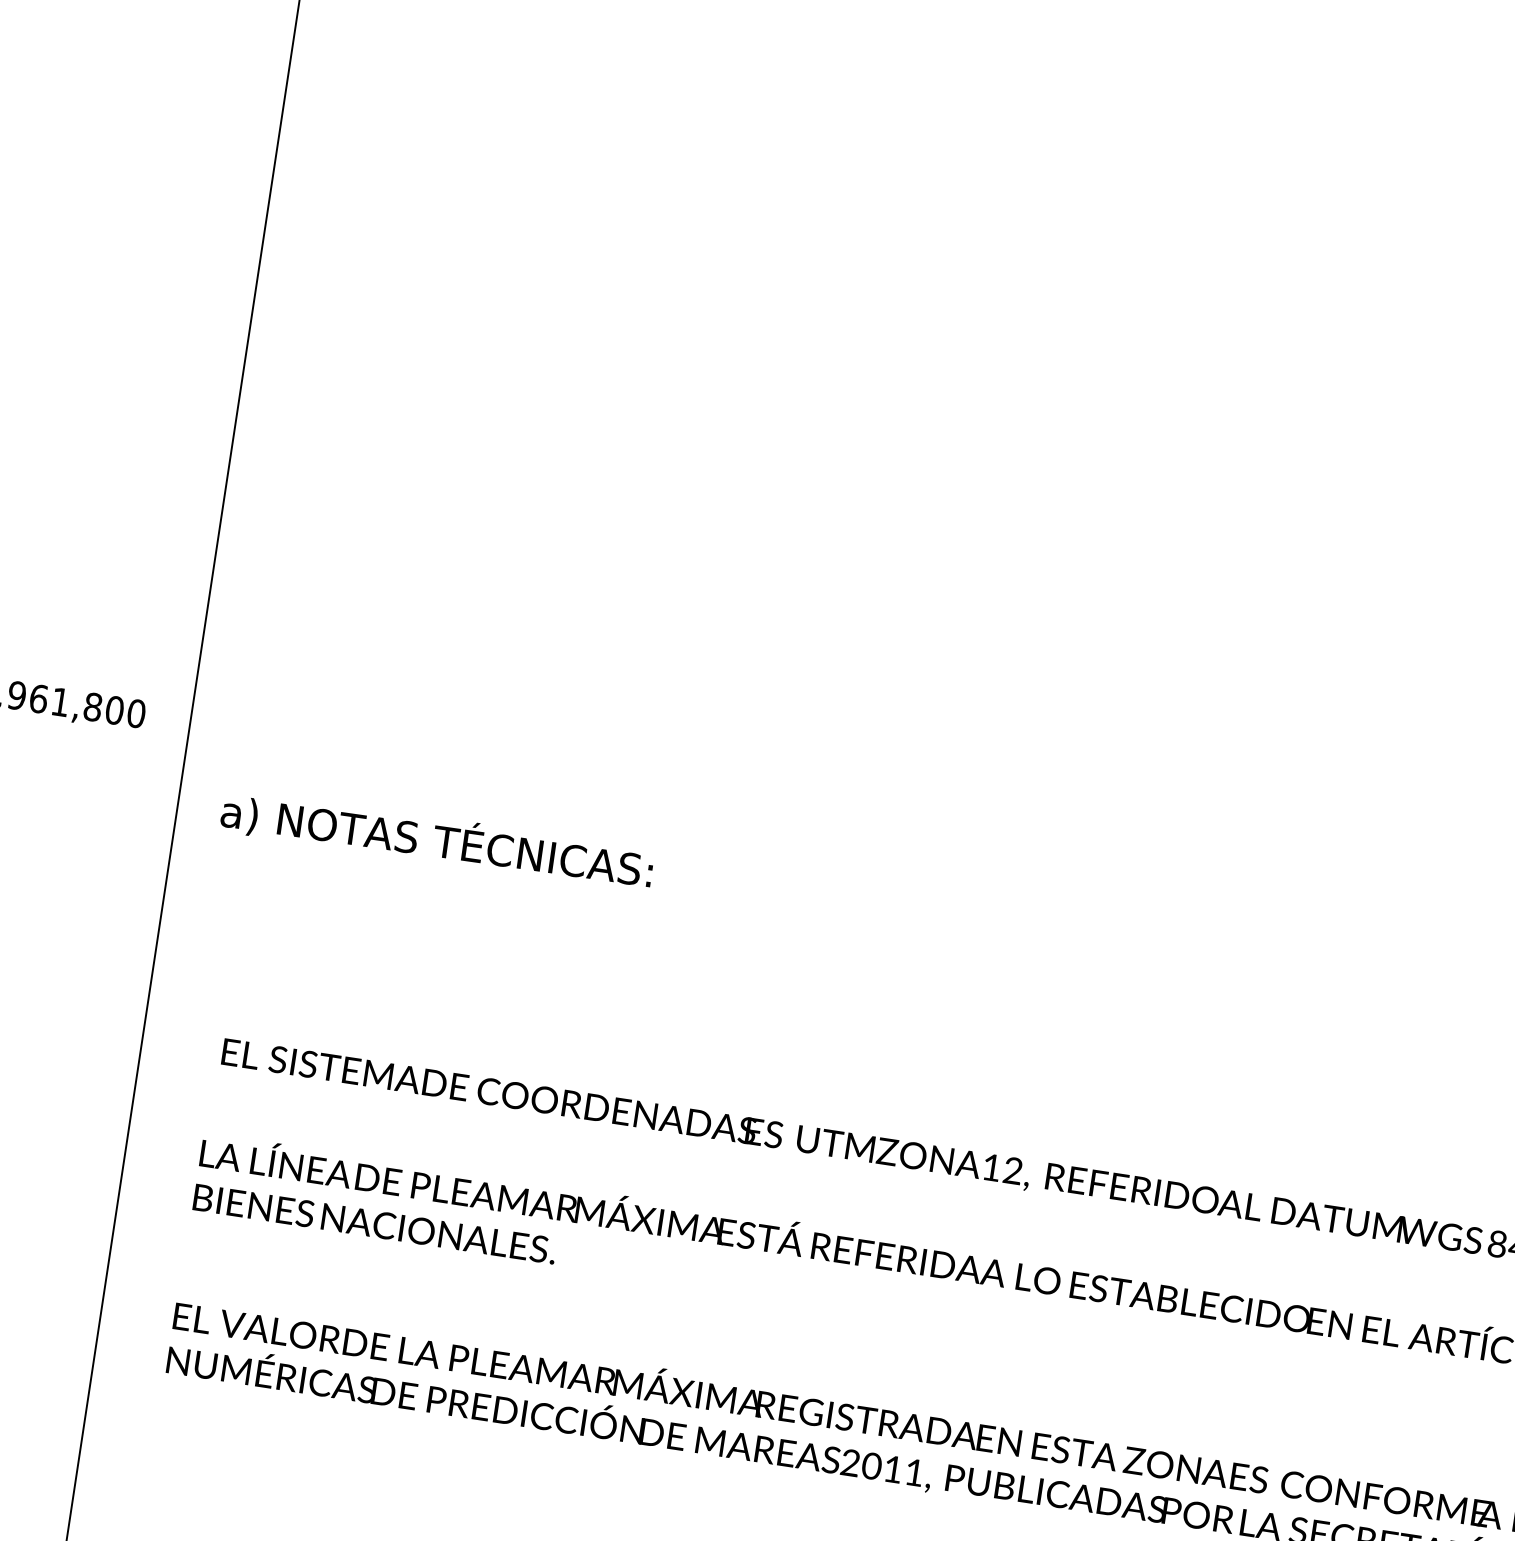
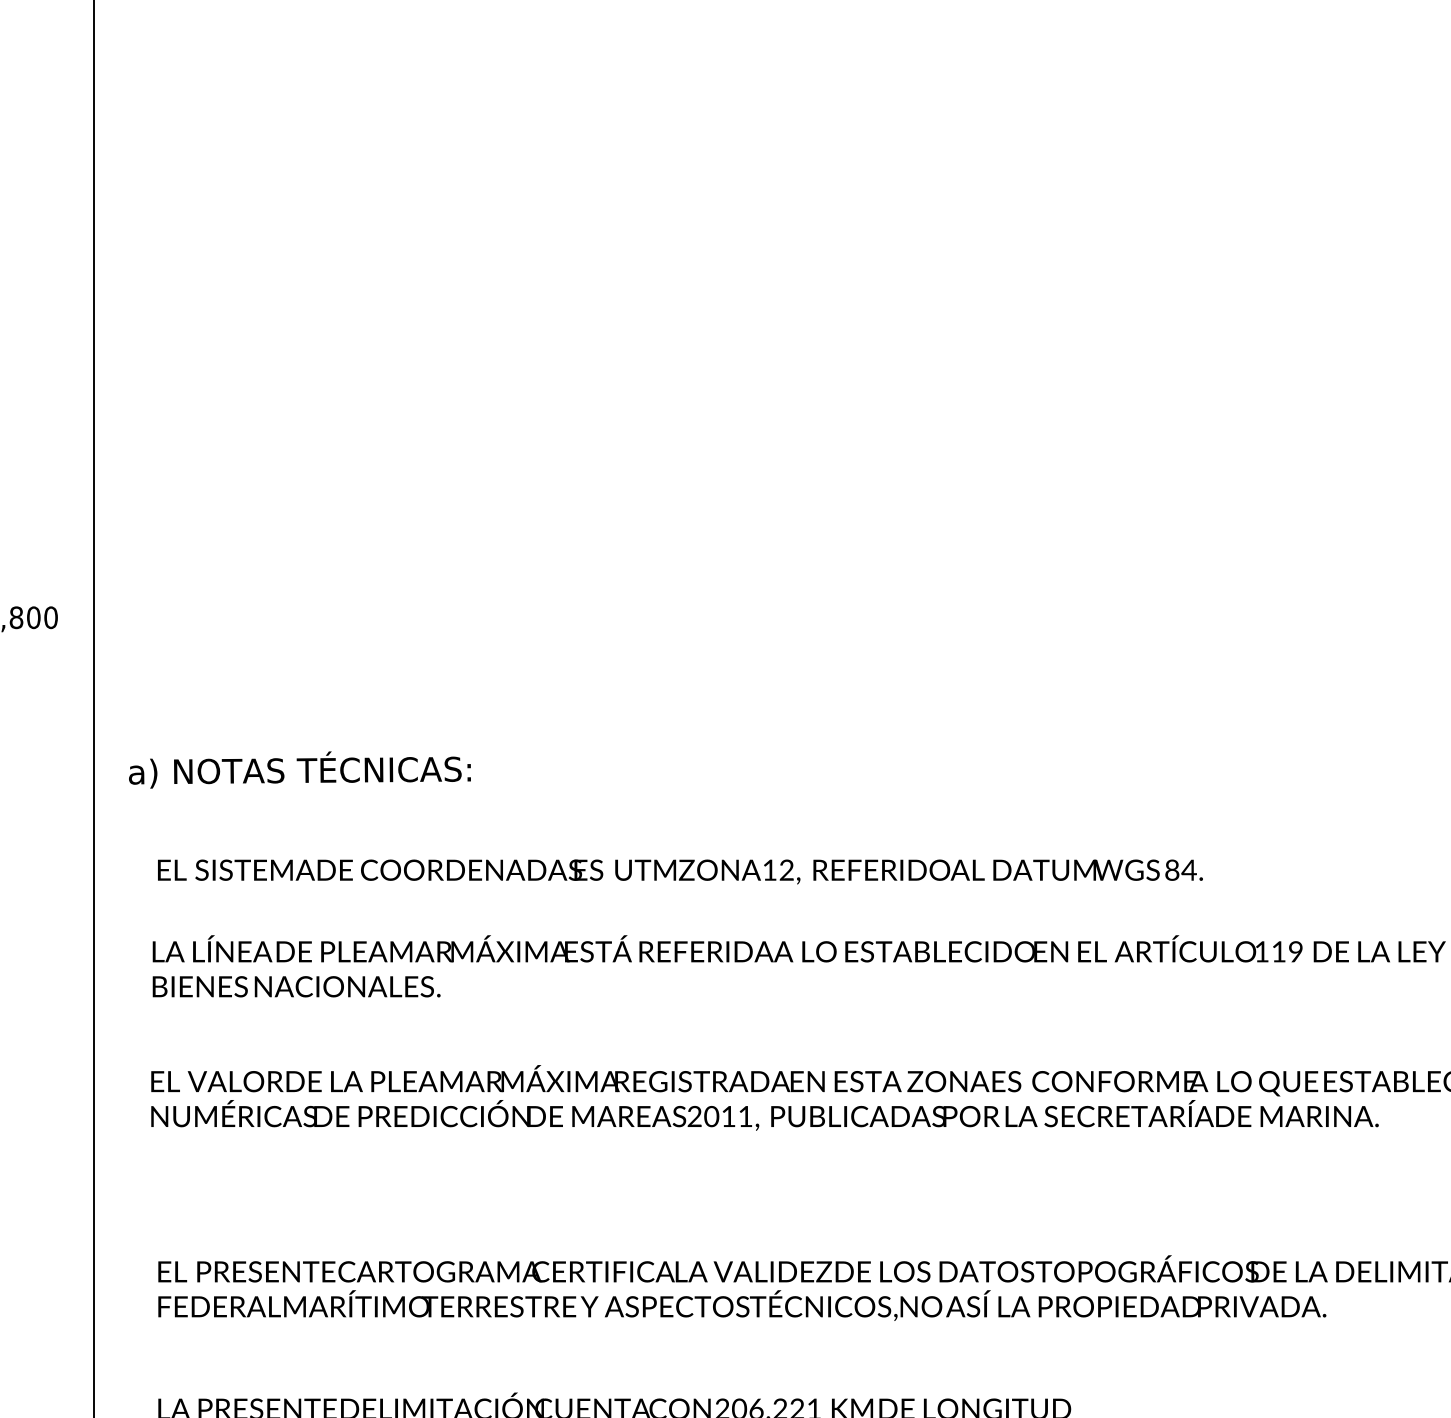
text: (436, 839) -> (299, 769), moved

